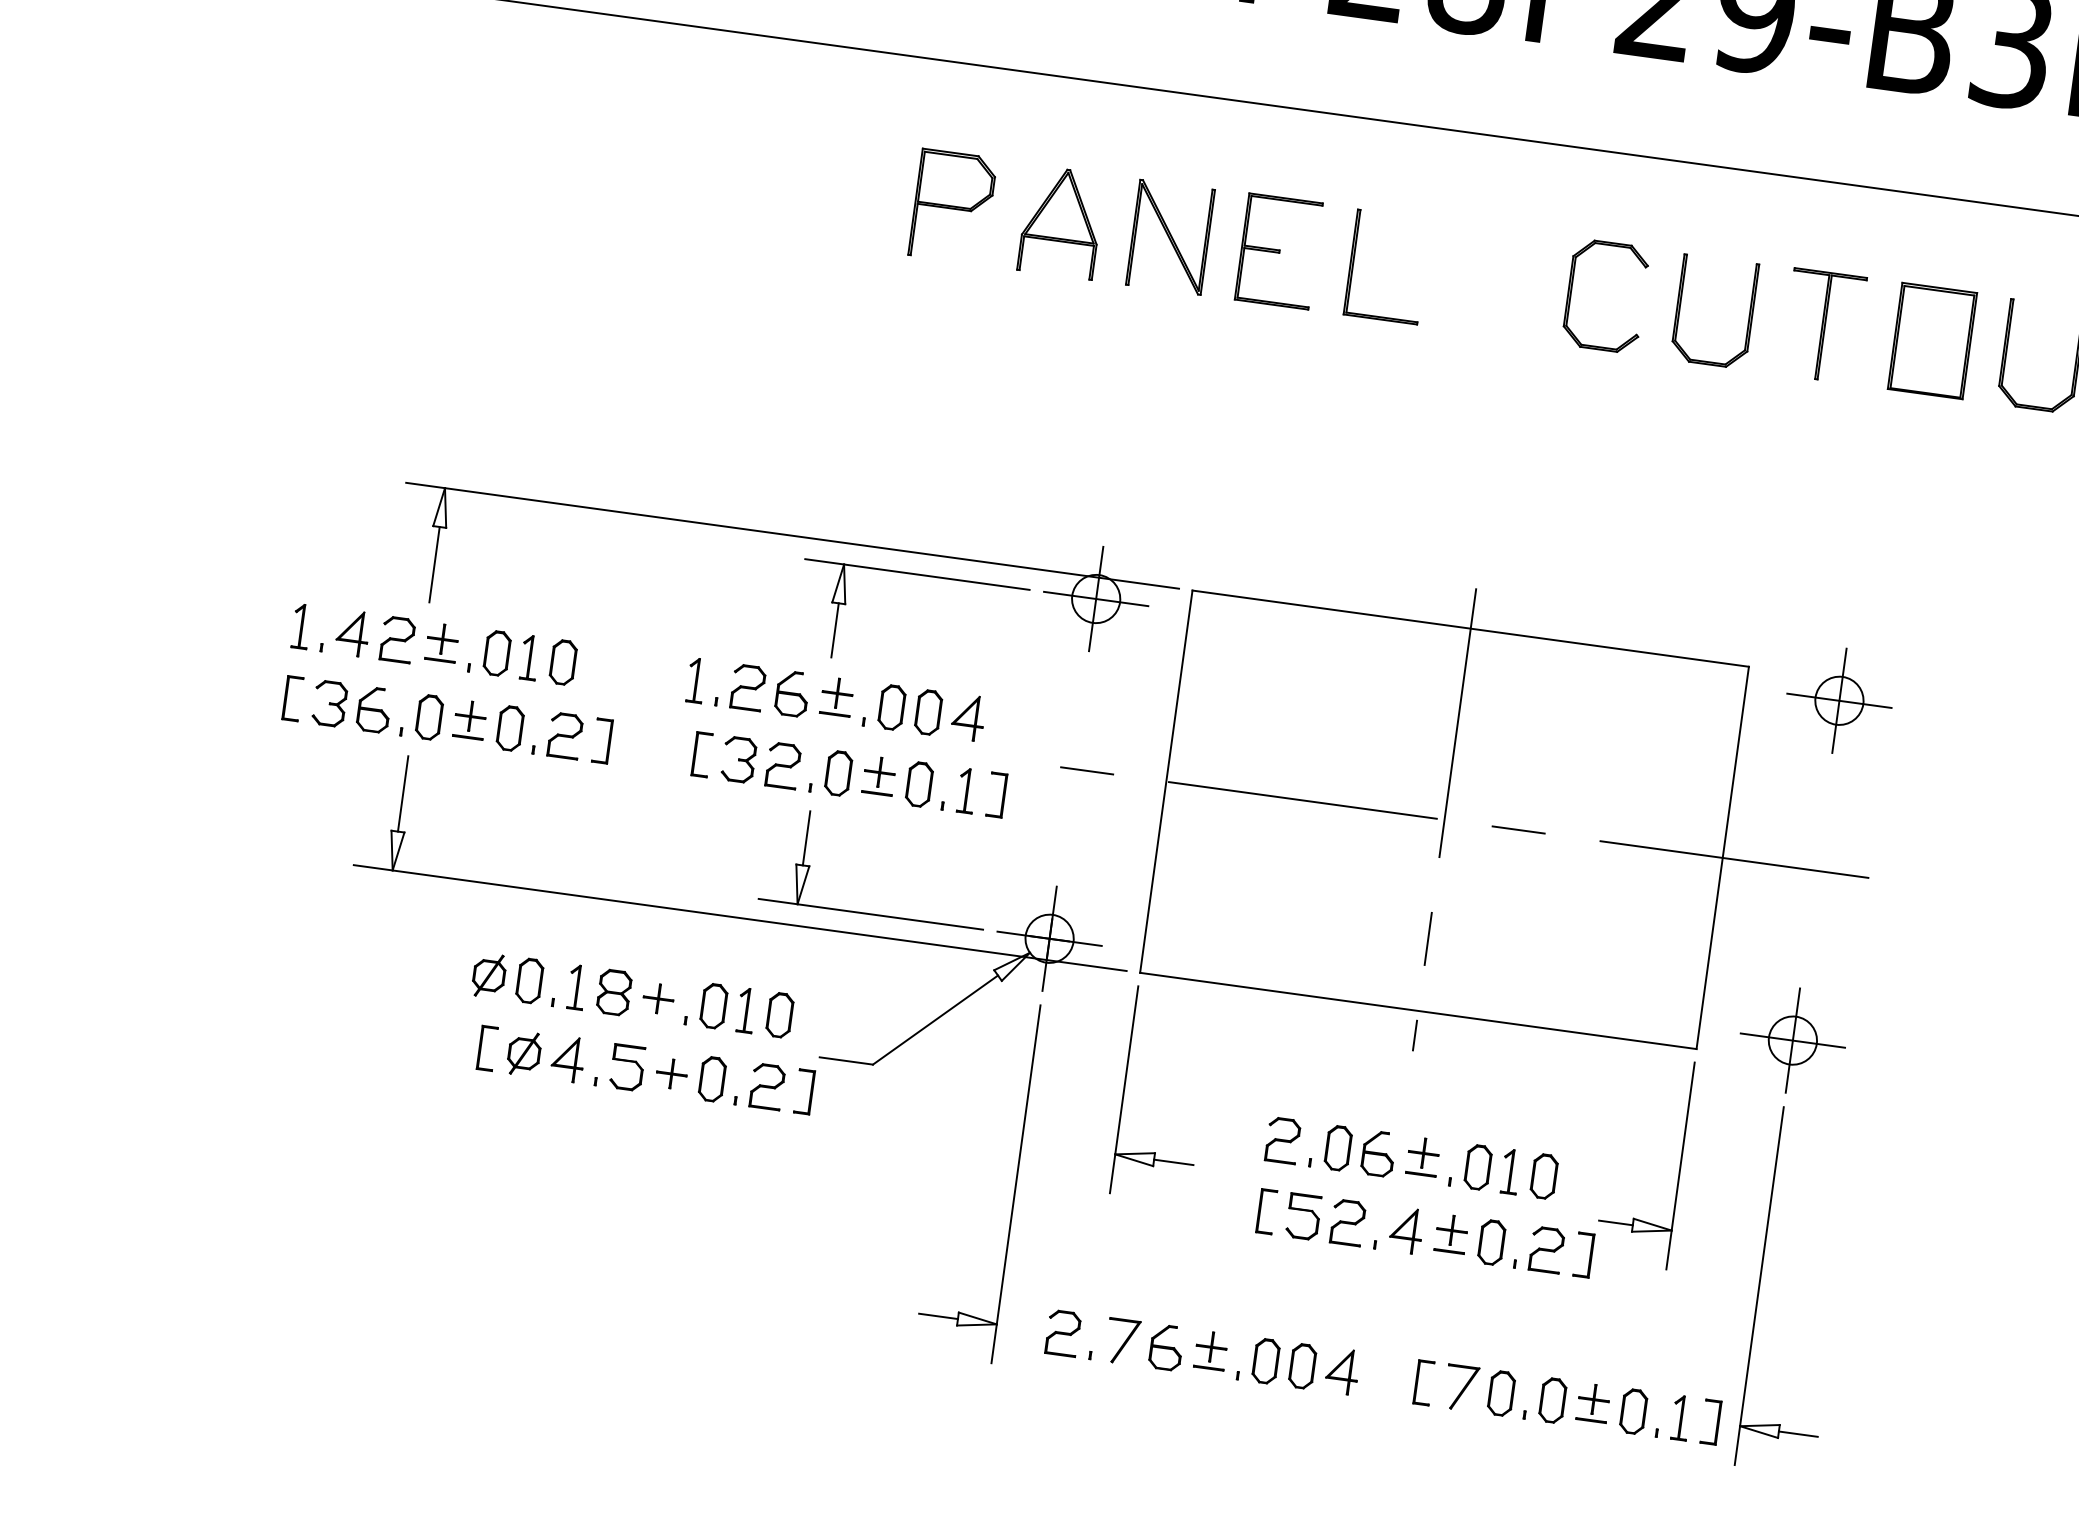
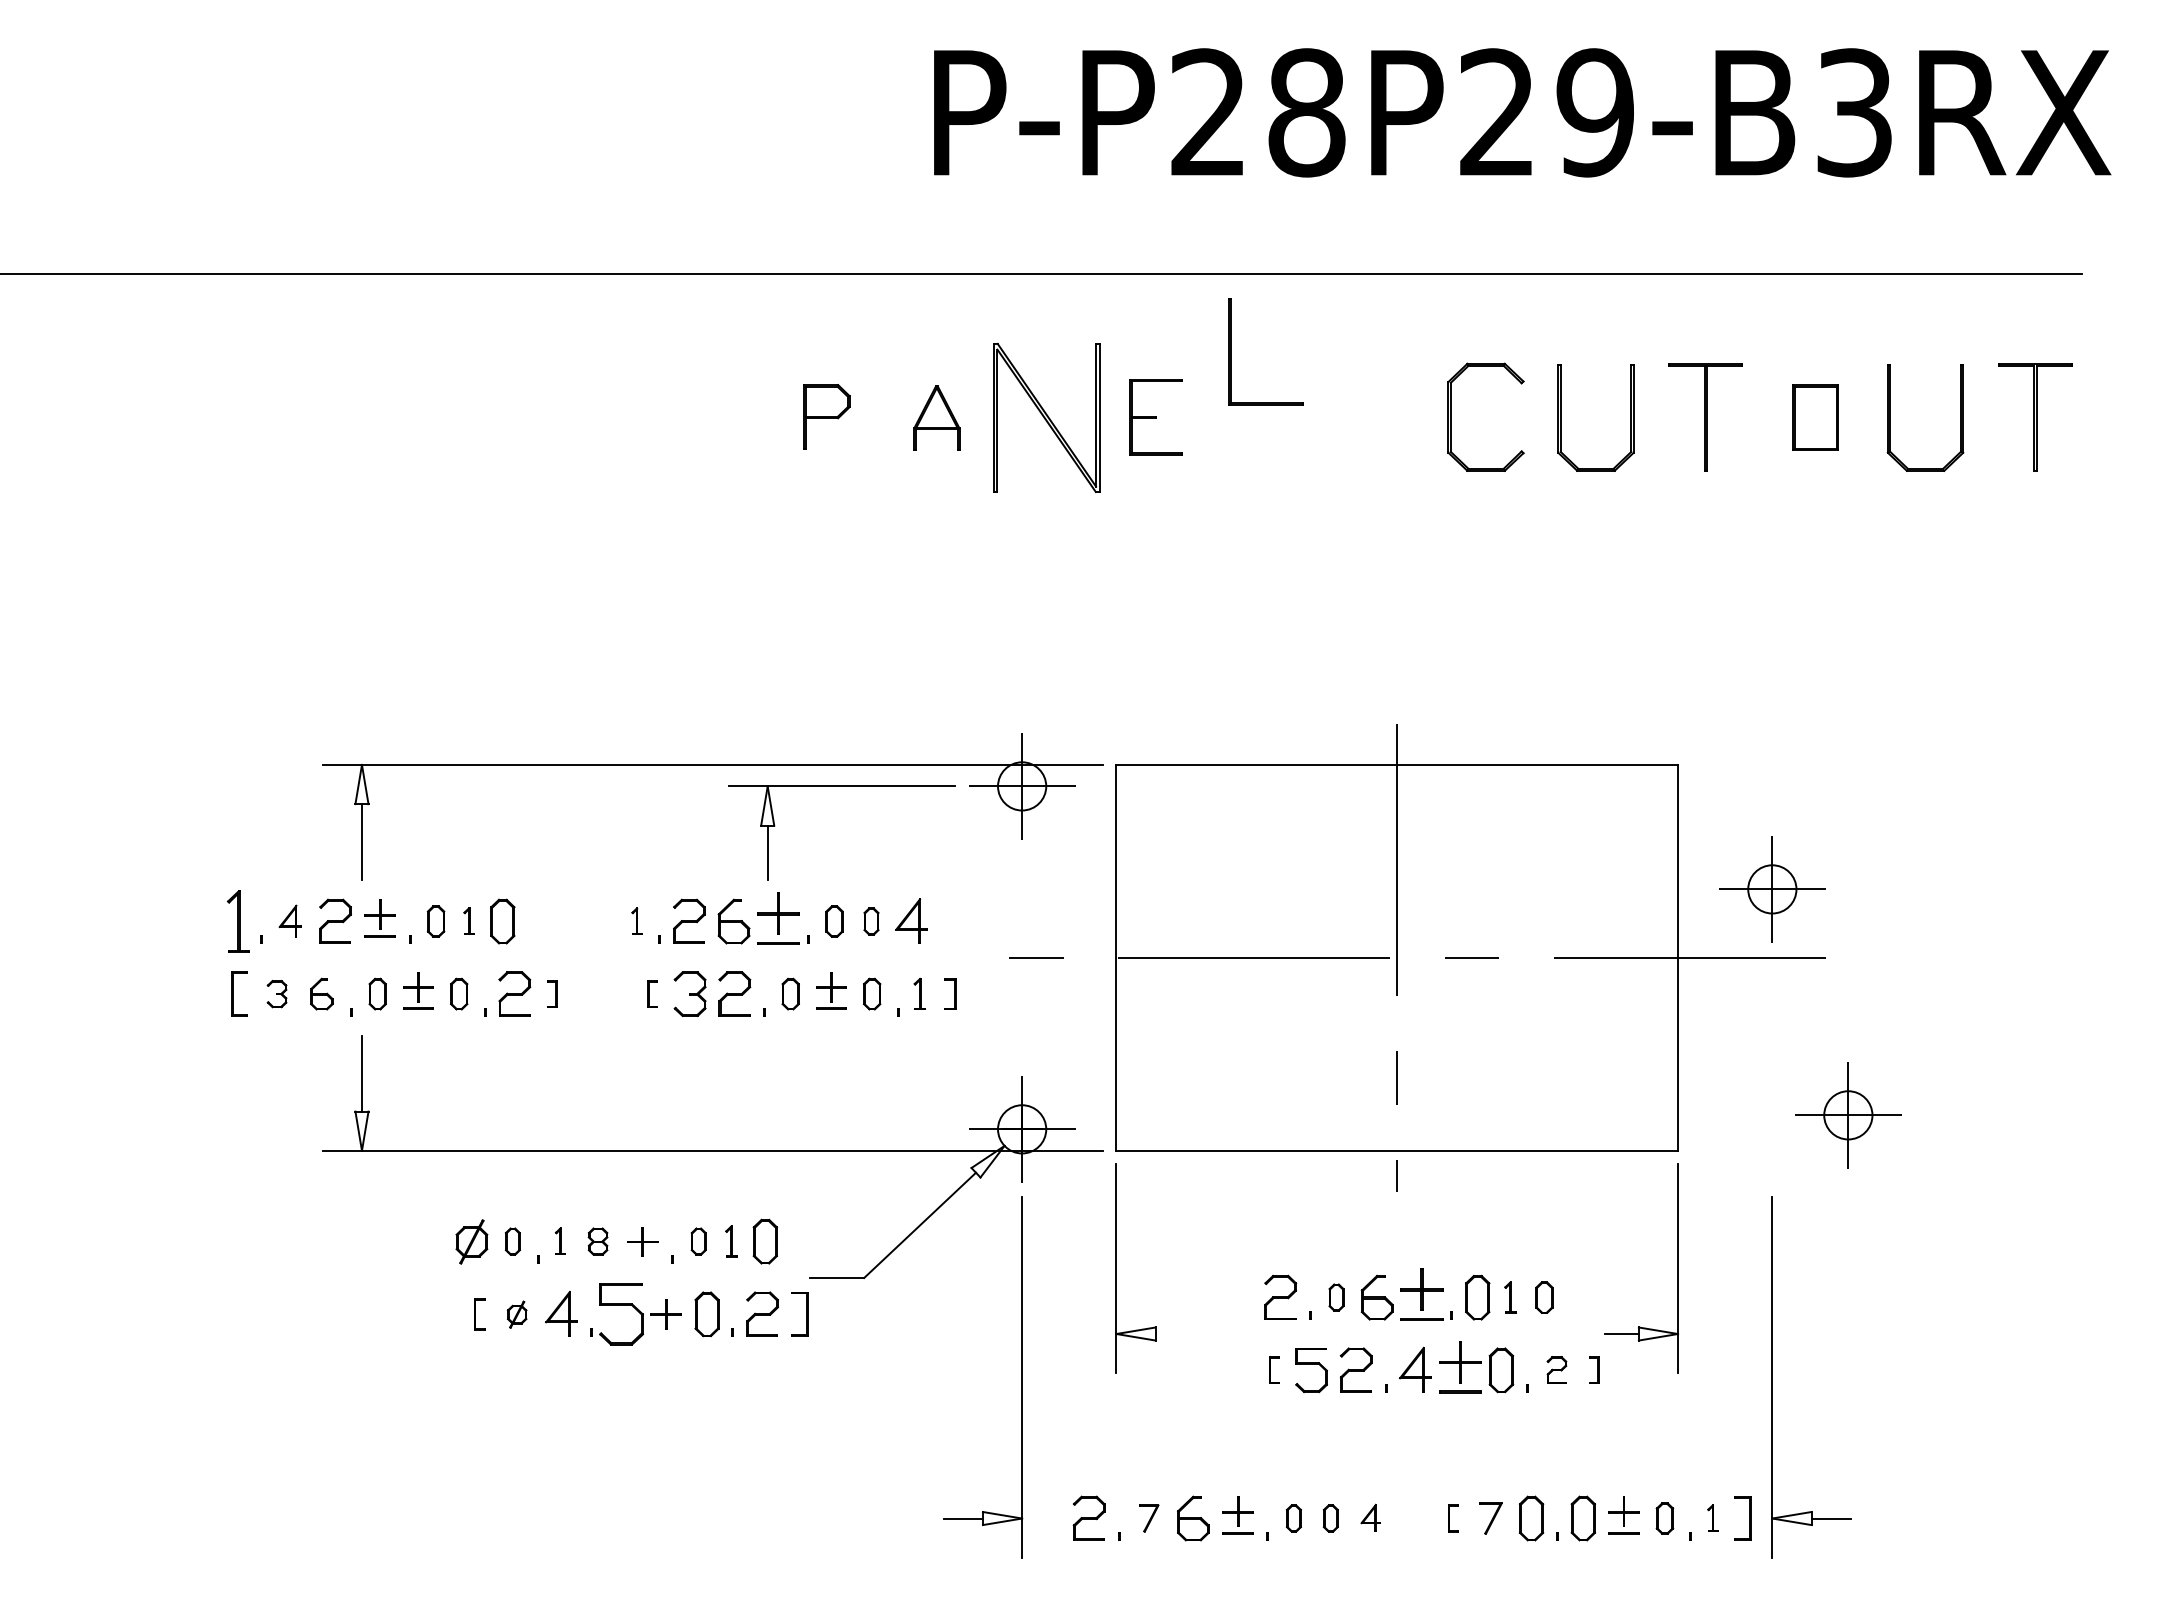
part: (952, 205) -> (826, 416), size x0.6
part: (1061, 221) -> (936, 417), size x0.6
part: (1170, 236) -> (1046, 417), size x1.4
part: (1278, 251) -> (1155, 417), size x0.7
part: (1353, 261) -> (1231, 351), moved
part: (1932, 341) -> (1815, 417), size x0.6
part: (301, 625) -> (238, 920), size x1.4
part: (353, 632) -> (290, 920), size x0.7
part: (496, 653) -> (435, 921), size x0.7
part: (529, 656) -> (468, 920), size x0.6
part: (695, 679) -> (636, 920), size x0.6
part: (836, 696) -> (778, 918), size x1.4
part: (1839, 700) -> (1772, 889), moved
part: (329, 703) -> (276, 993), size x0.6
part: (891, 707) -> (834, 921), size x0.7
part: (373, 709) -> (321, 993), size x0.7
part: (928, 712) -> (871, 921), size x0.6
part: (429, 716) -> (377, 993), size x0.7
part: (509, 727) -> (458, 993), size x0.7
part: (602, 740) -> (552, 993), size x0.6
part: (701, 754) -> (652, 993), size x0.6
part: (838, 772) -> (790, 993), size x0.7
part: (918, 783) -> (871, 993), size x0.7
part: (966, 790) -> (919, 993), size x0.7
part: (997, 794) -> (950, 993), size x0.7
part: (870, 913) -> (841, 1128), removed
part: (529, 980) -> (512, 1241), size x0.6
part: (577, 986) -> (560, 1240), size x0.6
part: (613, 992) -> (597, 1241), size x0.6
part: (713, 1005) -> (698, 1241), size x0.6
part: (746, 1009) -> (731, 1240), size x0.7
part: (1793, 1040) -> (1848, 1115), moved
part: (486, 1048) -> (479, 1314), size x0.7
part: (523, 1053) -> (516, 1314), size x0.6
part: (627, 1067) -> (621, 1314), size x1.4
part: (1338, 1148) -> (1336, 1297), size x0.6
part: (1422, 1156) -> (1421, 1294), size x1.4
line: (1173, 1162) -> (1175, 1334), removed
part: (1510, 1170) -> (1510, 1296), size x0.7
part: (1544, 1176) -> (1544, 1297), size x0.7
part: (1266, 1211) -> (1274, 1370), size x0.6
part: (1451, 1233) -> (1460, 1366), size x1.4
part: (1546, 1249) -> (1556, 1369), size x0.6
part: (1583, 1255) -> (1594, 1370), size x0.6
part: (1122, 1341) -> (1149, 1518), size x0.6
part: (1265, 1361) -> (1293, 1518), size x0.6
part: (1302, 1366) -> (1330, 1518), size x0.6
part: (1342, 1370) -> (1370, 1517), size x0.6
part: (1424, 1382) -> (1453, 1518), size x0.6
part: (1461, 1388) -> (1491, 1518), size x0.7
part: (1633, 1411) -> (1664, 1518), size x0.7
part: (1680, 1417) -> (1712, 1517), size x0.6

